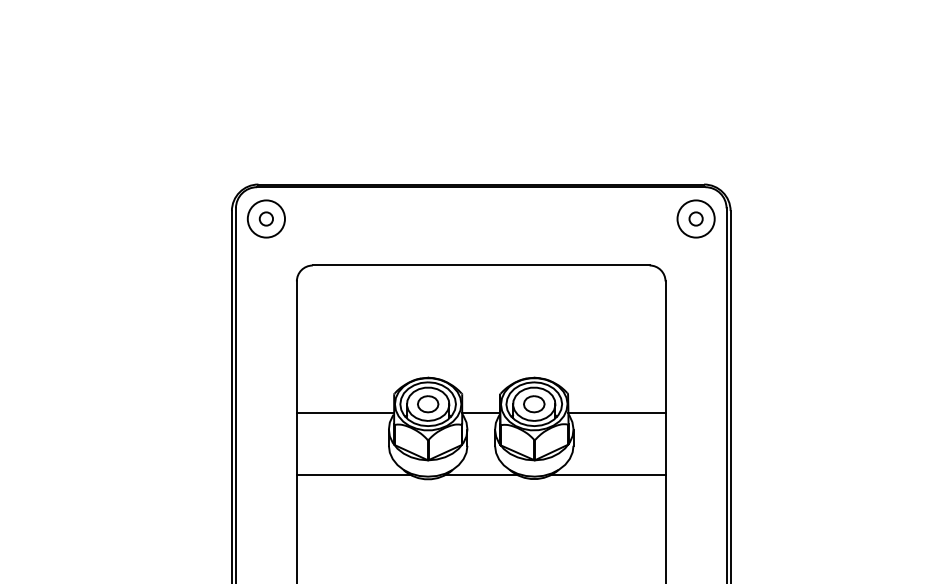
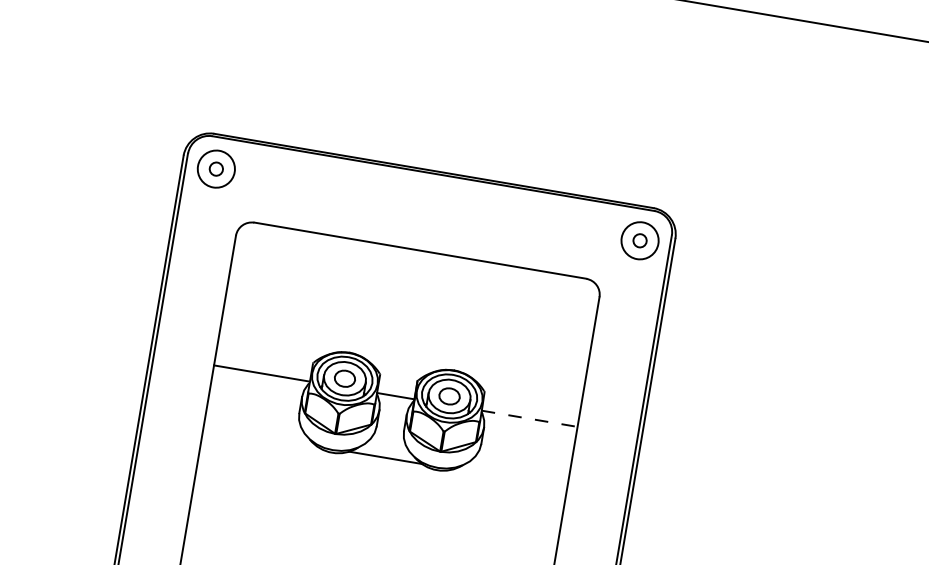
line: (616, 412) -> (529, 418), solid -> dashed
line: (353, 475) -> (259, 436), removed
line: (607, 475) -> (509, 478), removed

